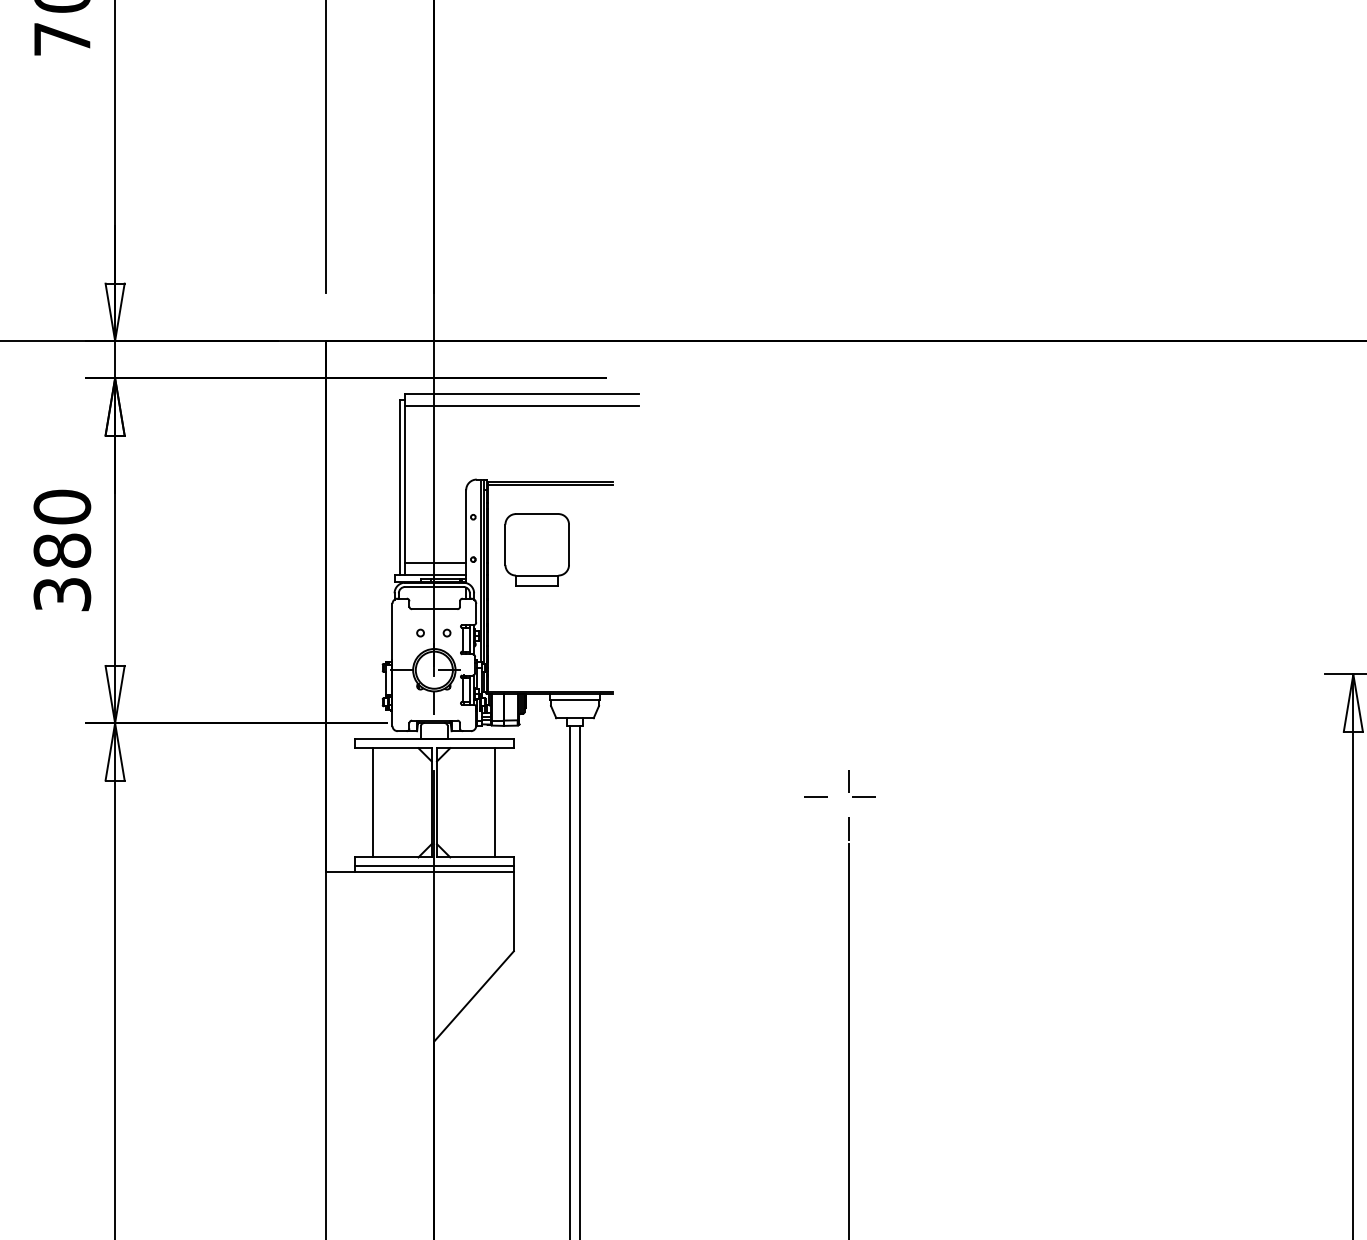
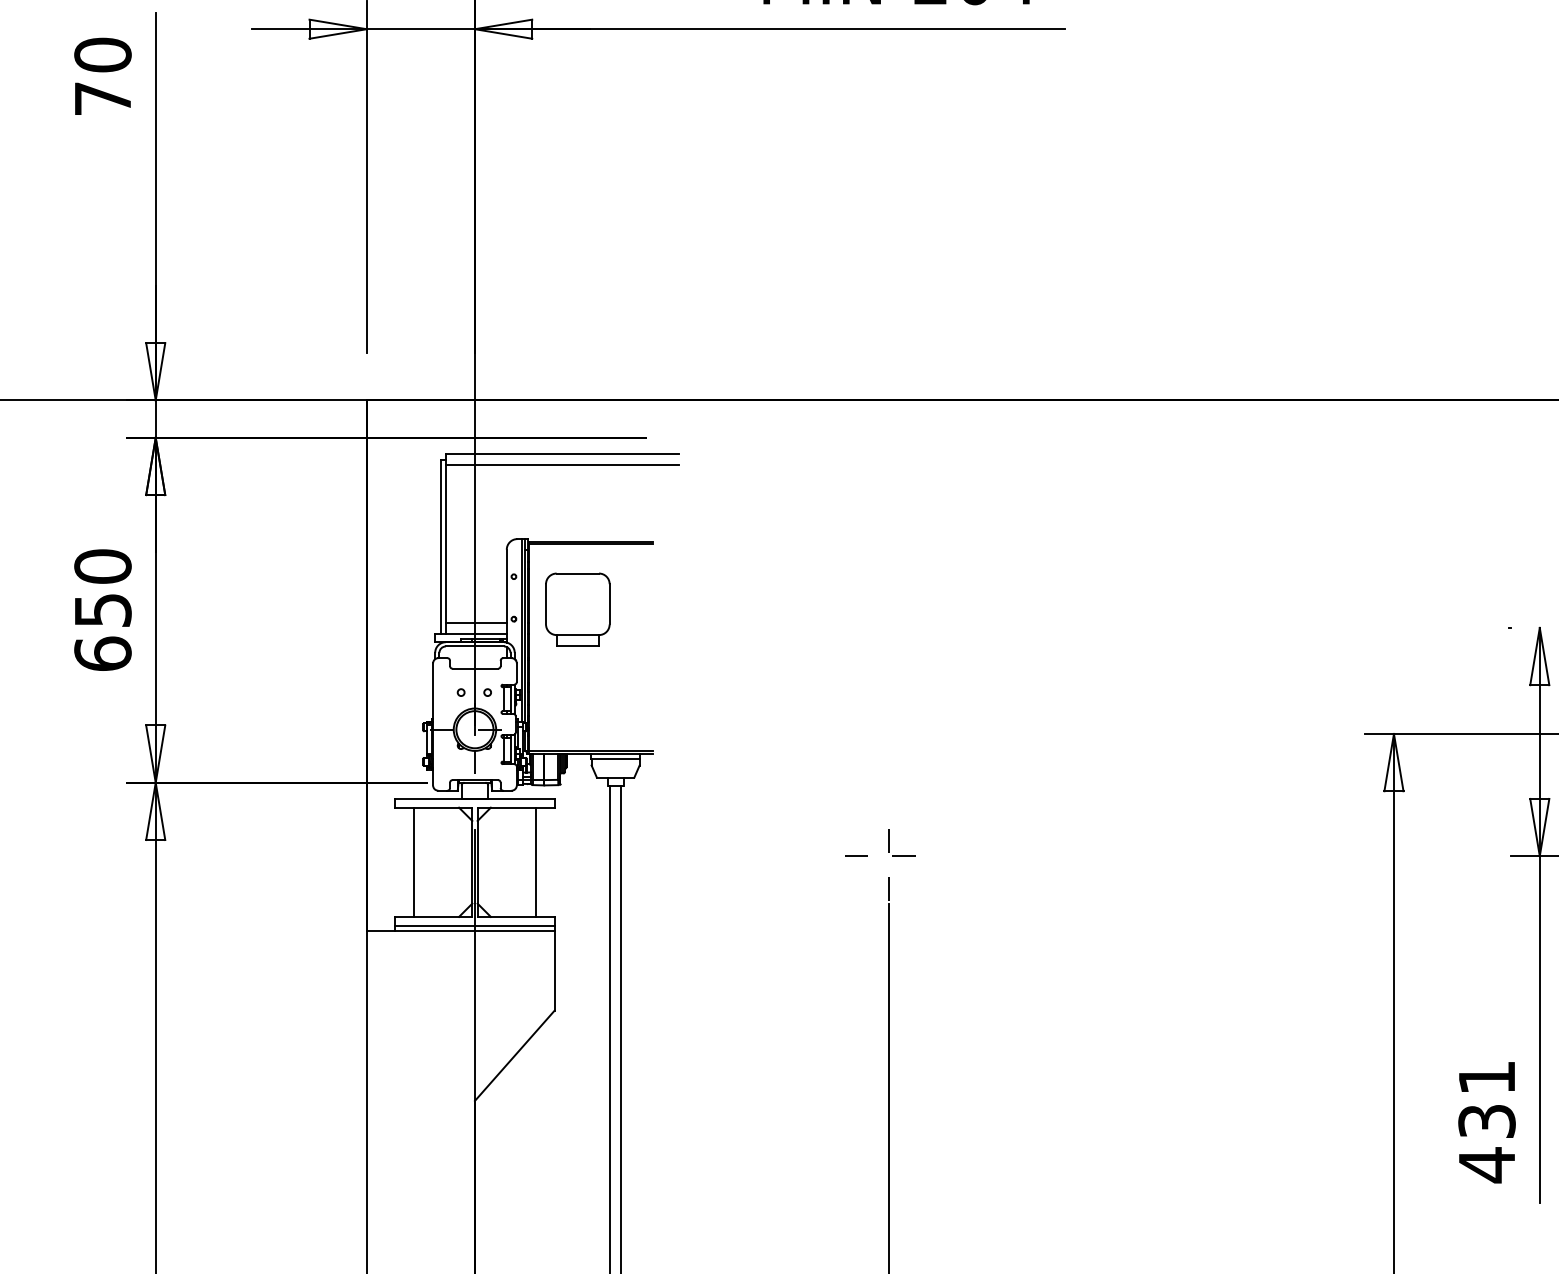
text: (61, 571) -> (102, 631), 380 -> 650

